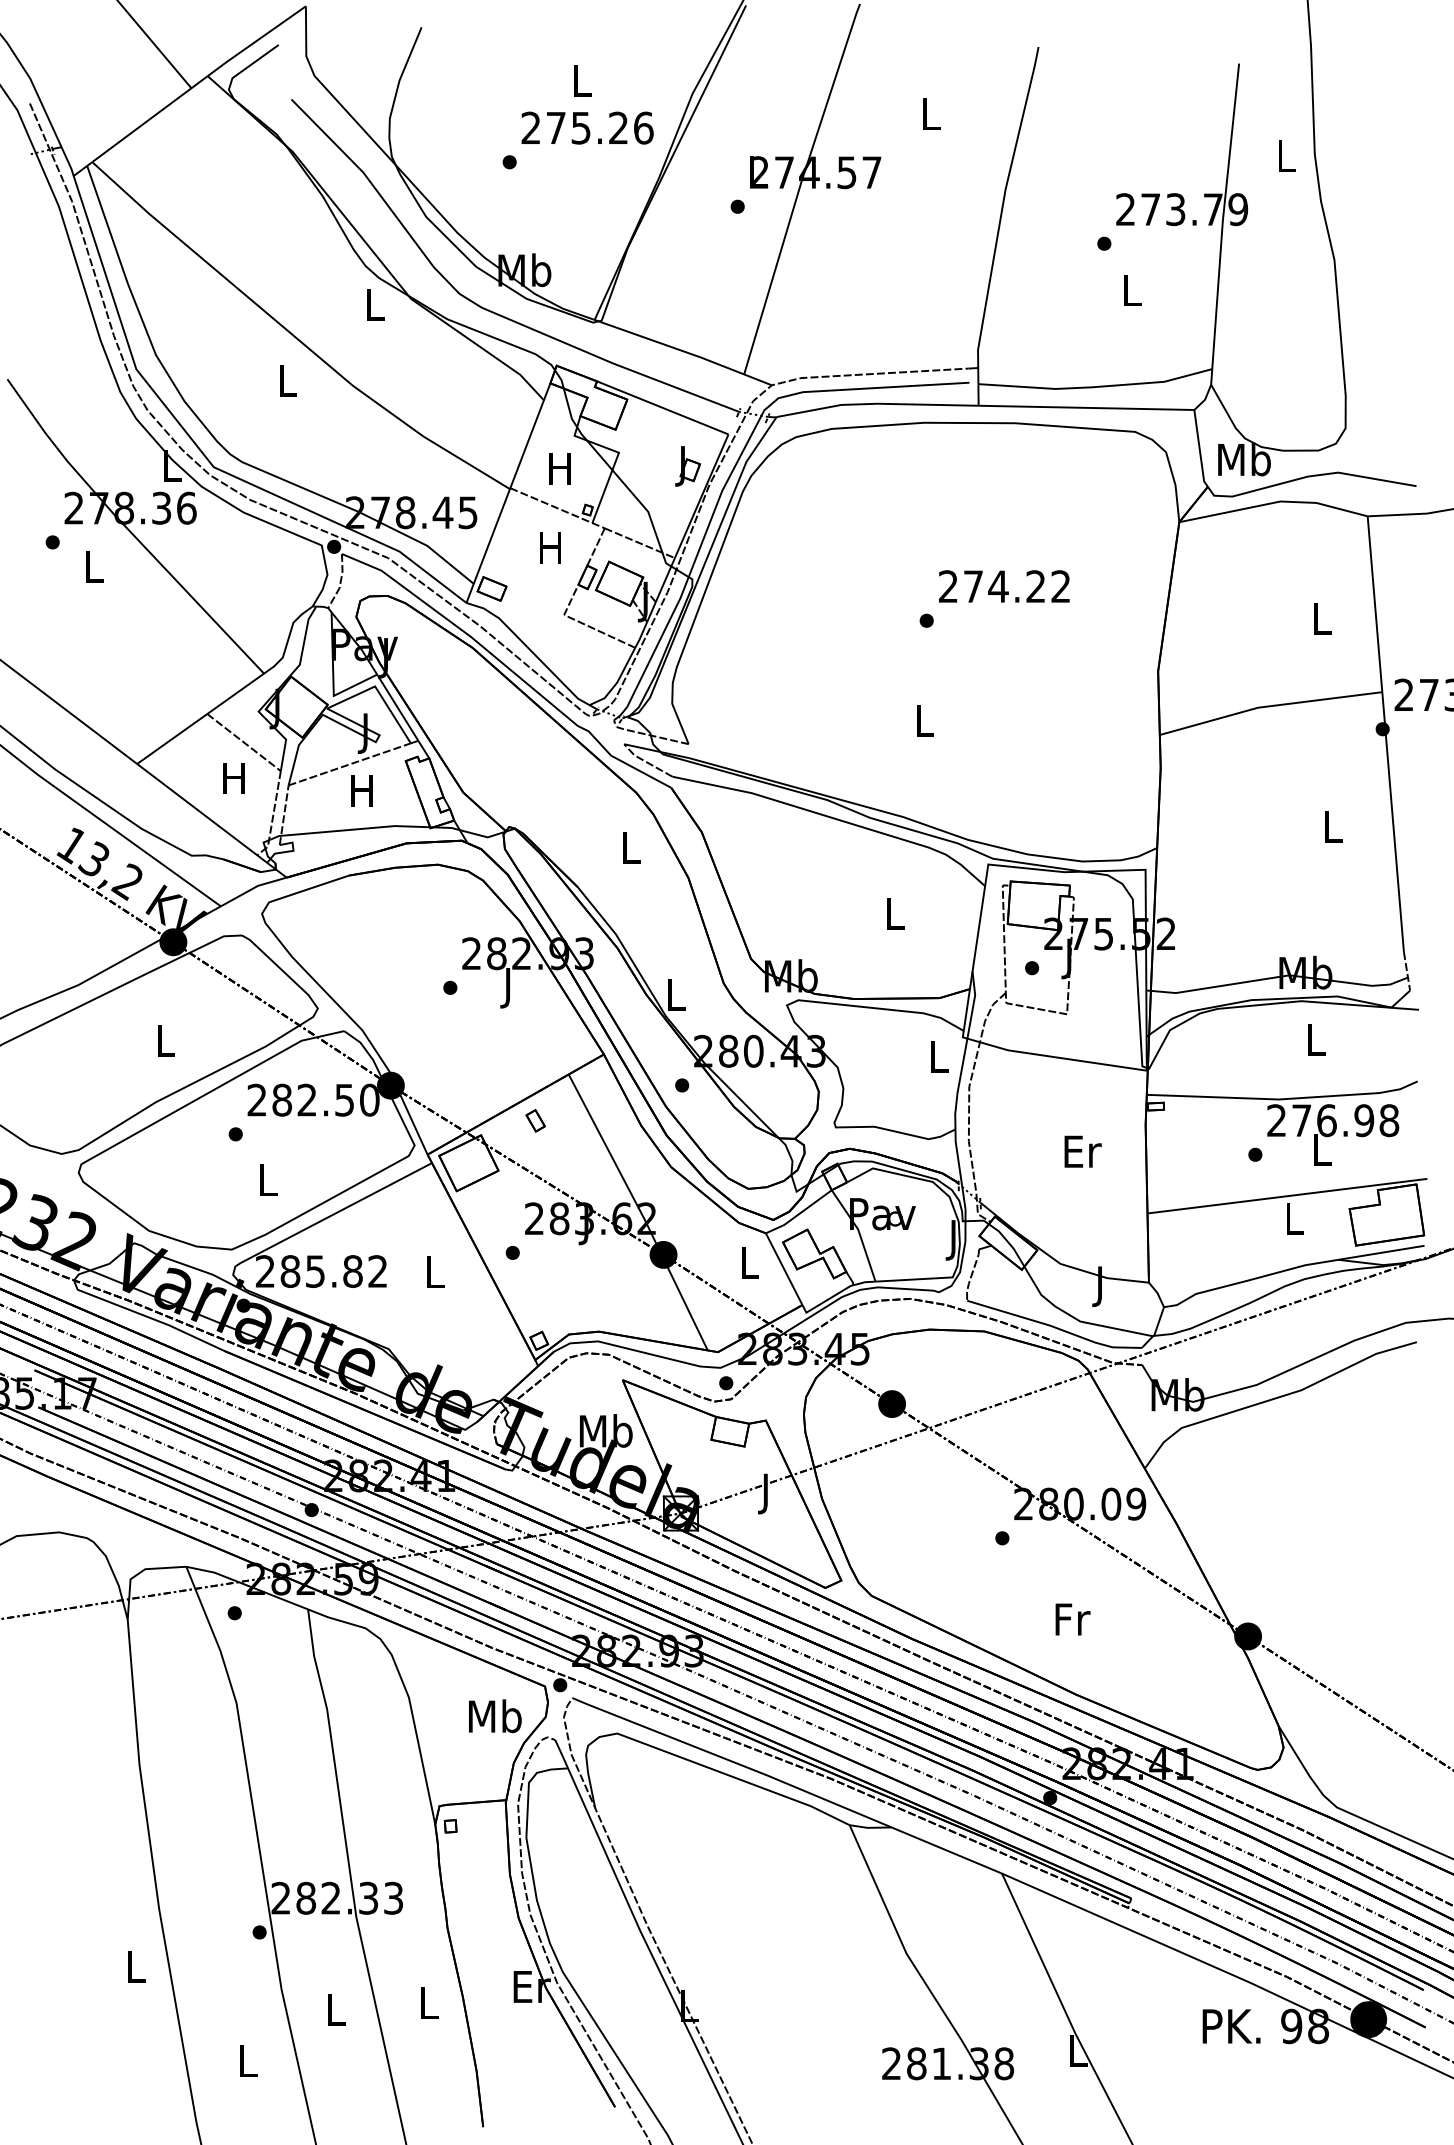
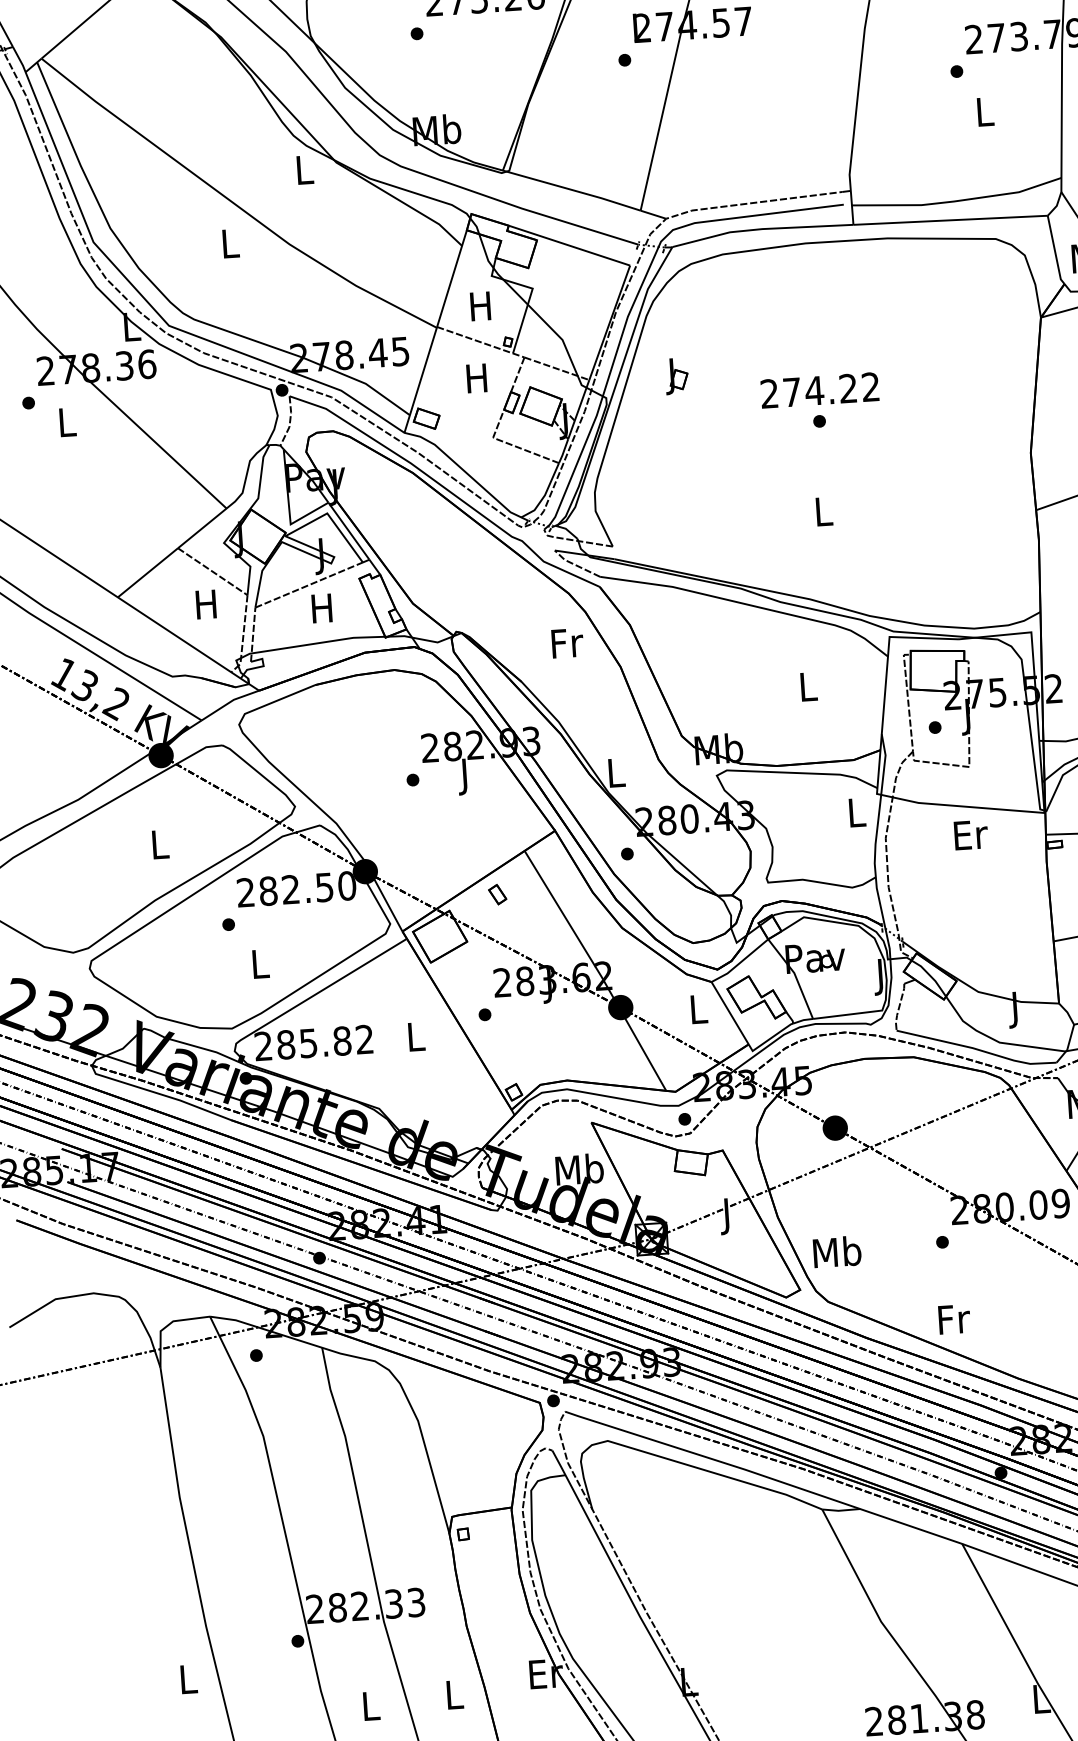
part: (687, 466) -> (676, 376), moved
text: (1004, 586) -> (820, 390), moved
text: (631, 847) -> (567, 642), L -> Fr
text: (1082, 1151) -> (970, 834), moved
text: (1072, 1619) -> (954, 1319), moved
text: (495, 1716) -> (837, 1252), moved

